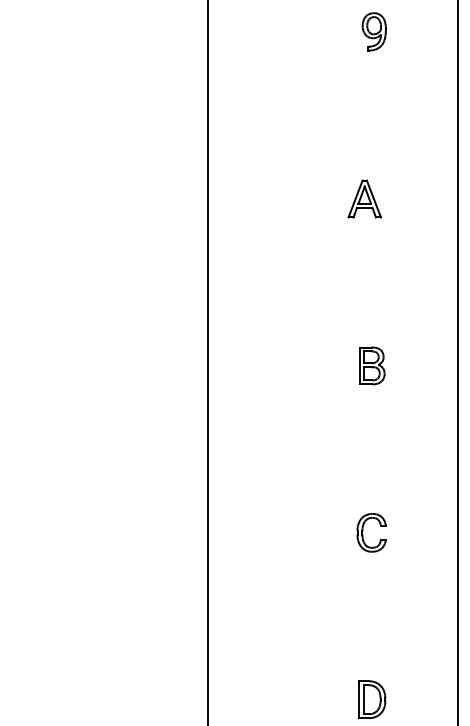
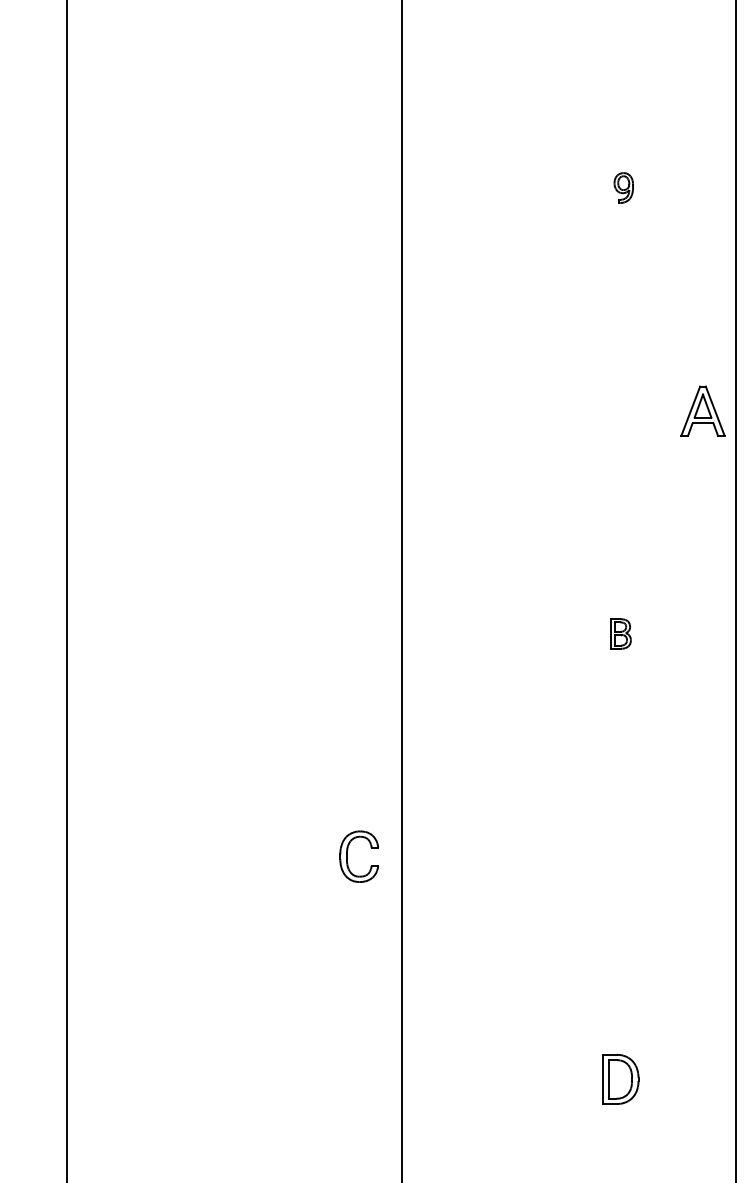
part: (374, 31) -> (623, 187), size x0.6
part: (364, 198) -> (702, 410), moved
part: (371, 365) -> (620, 633), size x0.6
part: (362, 532) -> (347, 856), moved

